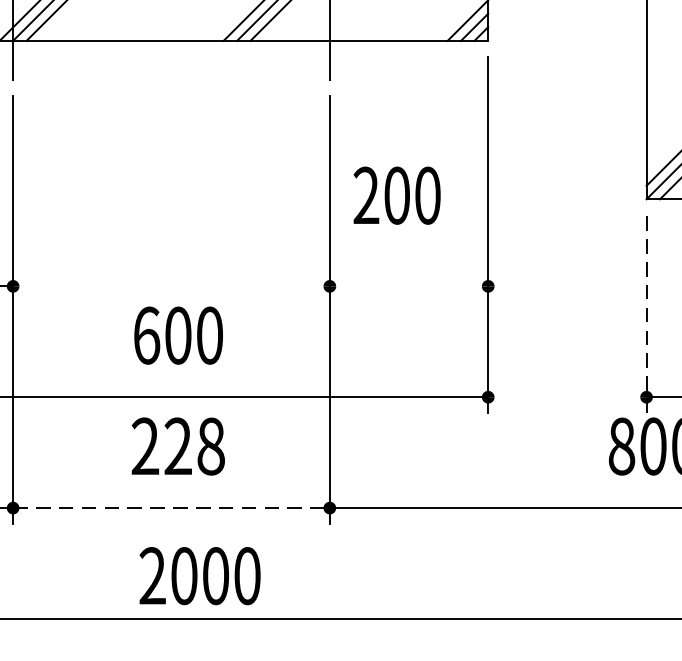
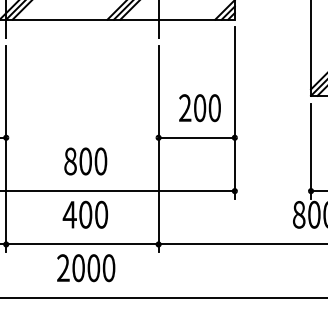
text: (396, 196) -> (199, 108), moved
line: (408, 285) -> (196, 137), added
line: (647, 314) -> (311, 151), dashed -> solid
text: (146, 335) -> (70, 161), 600 -> 800
text: (177, 445) -> (85, 214), 228 -> 400
line: (171, 508) -> (82, 244), dashed -> solid
text: (200, 576) -> (86, 268), moved

